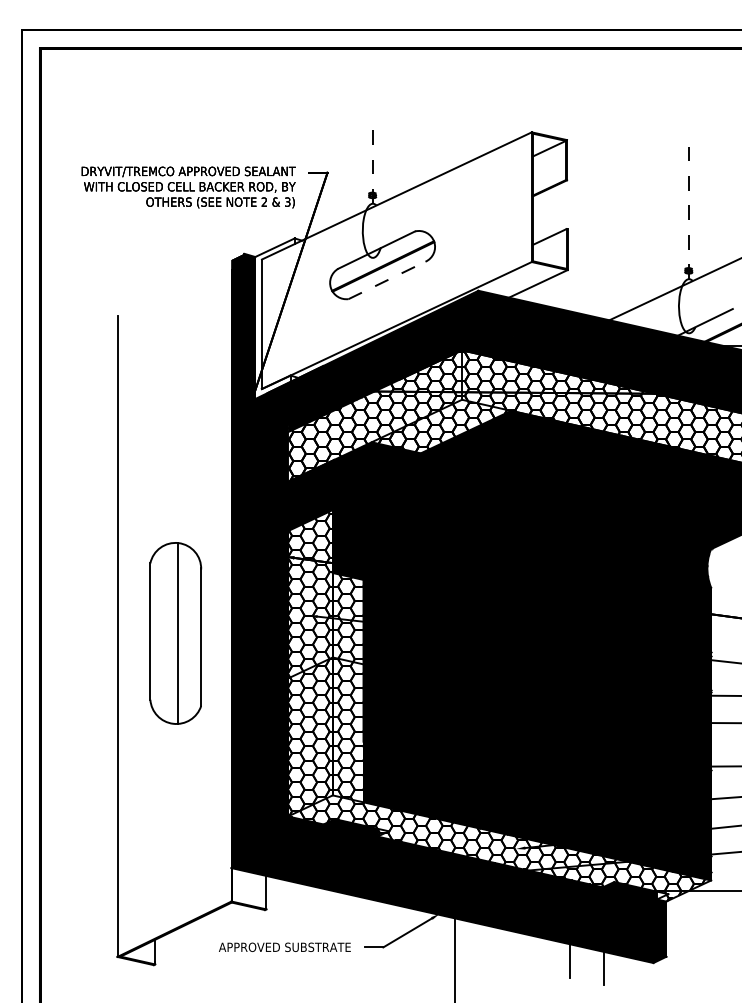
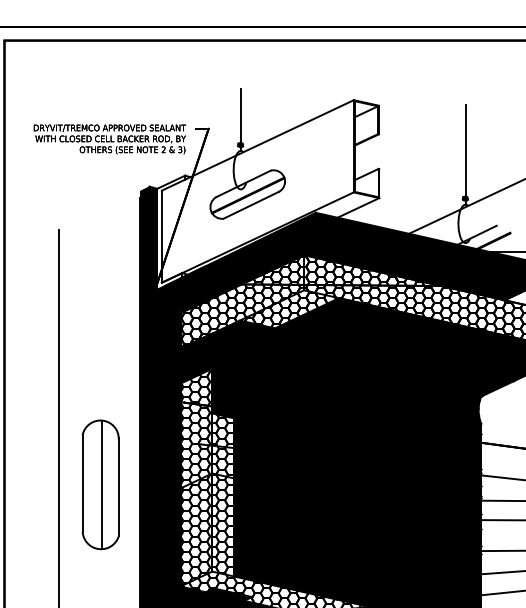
line: (372, 159) -> (240, 119), dashed -> solid
line: (689, 208) -> (465, 154), dashed -> solid
line: (388, 279) -> (251, 204), dashed -> solid
part: (175, 633) -> (100, 484), moved

